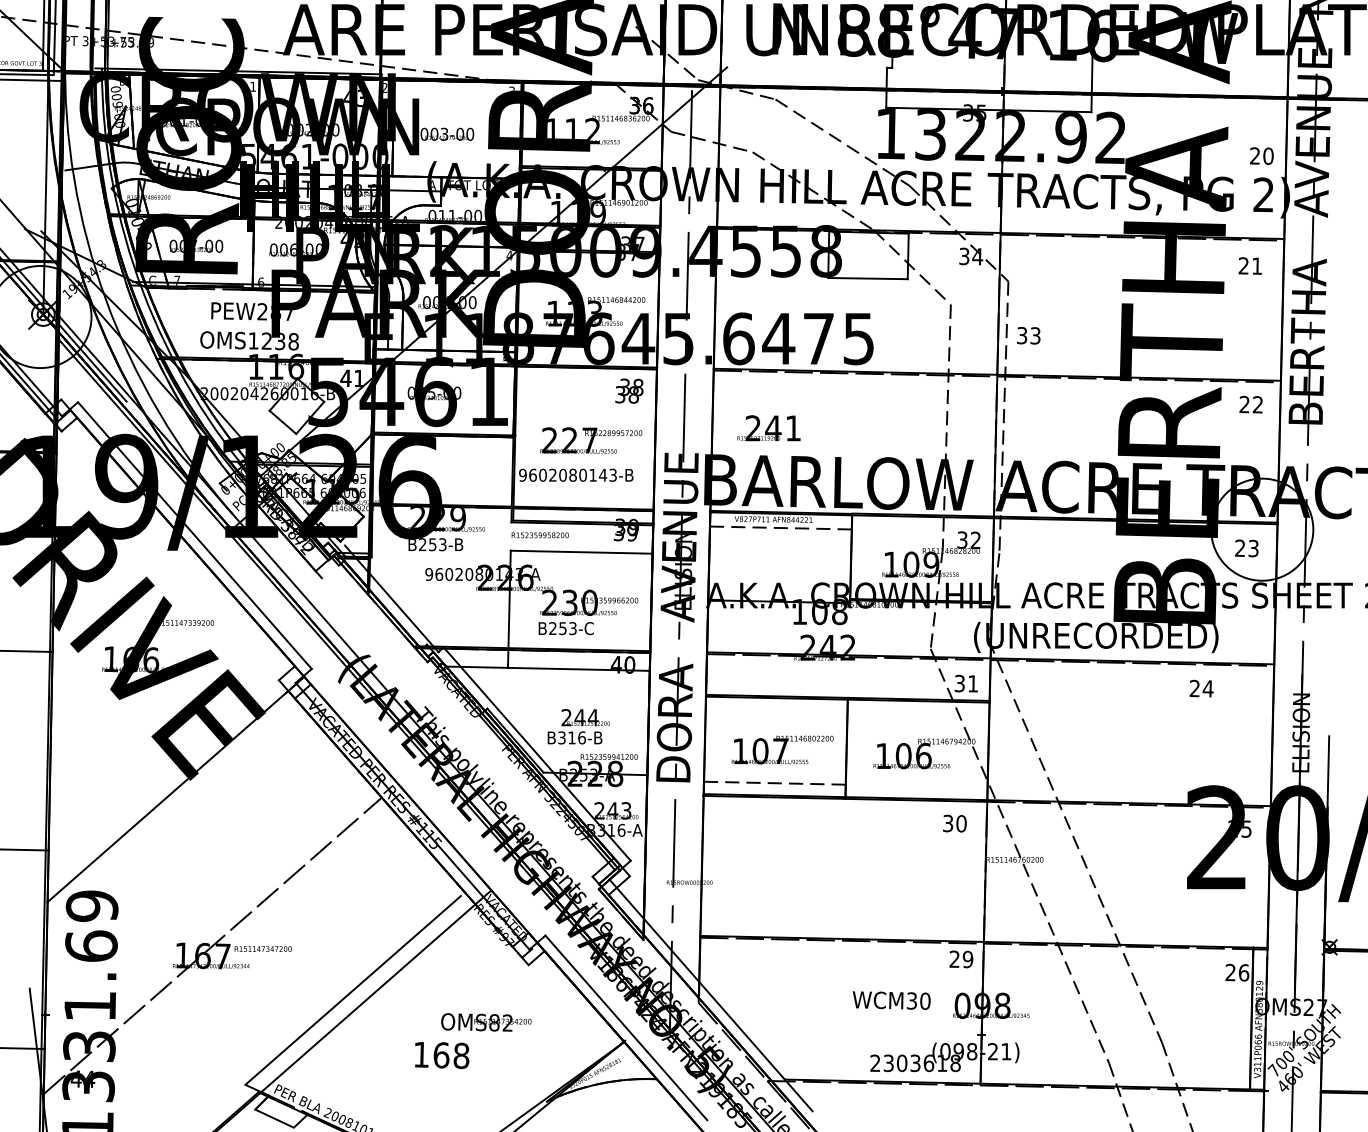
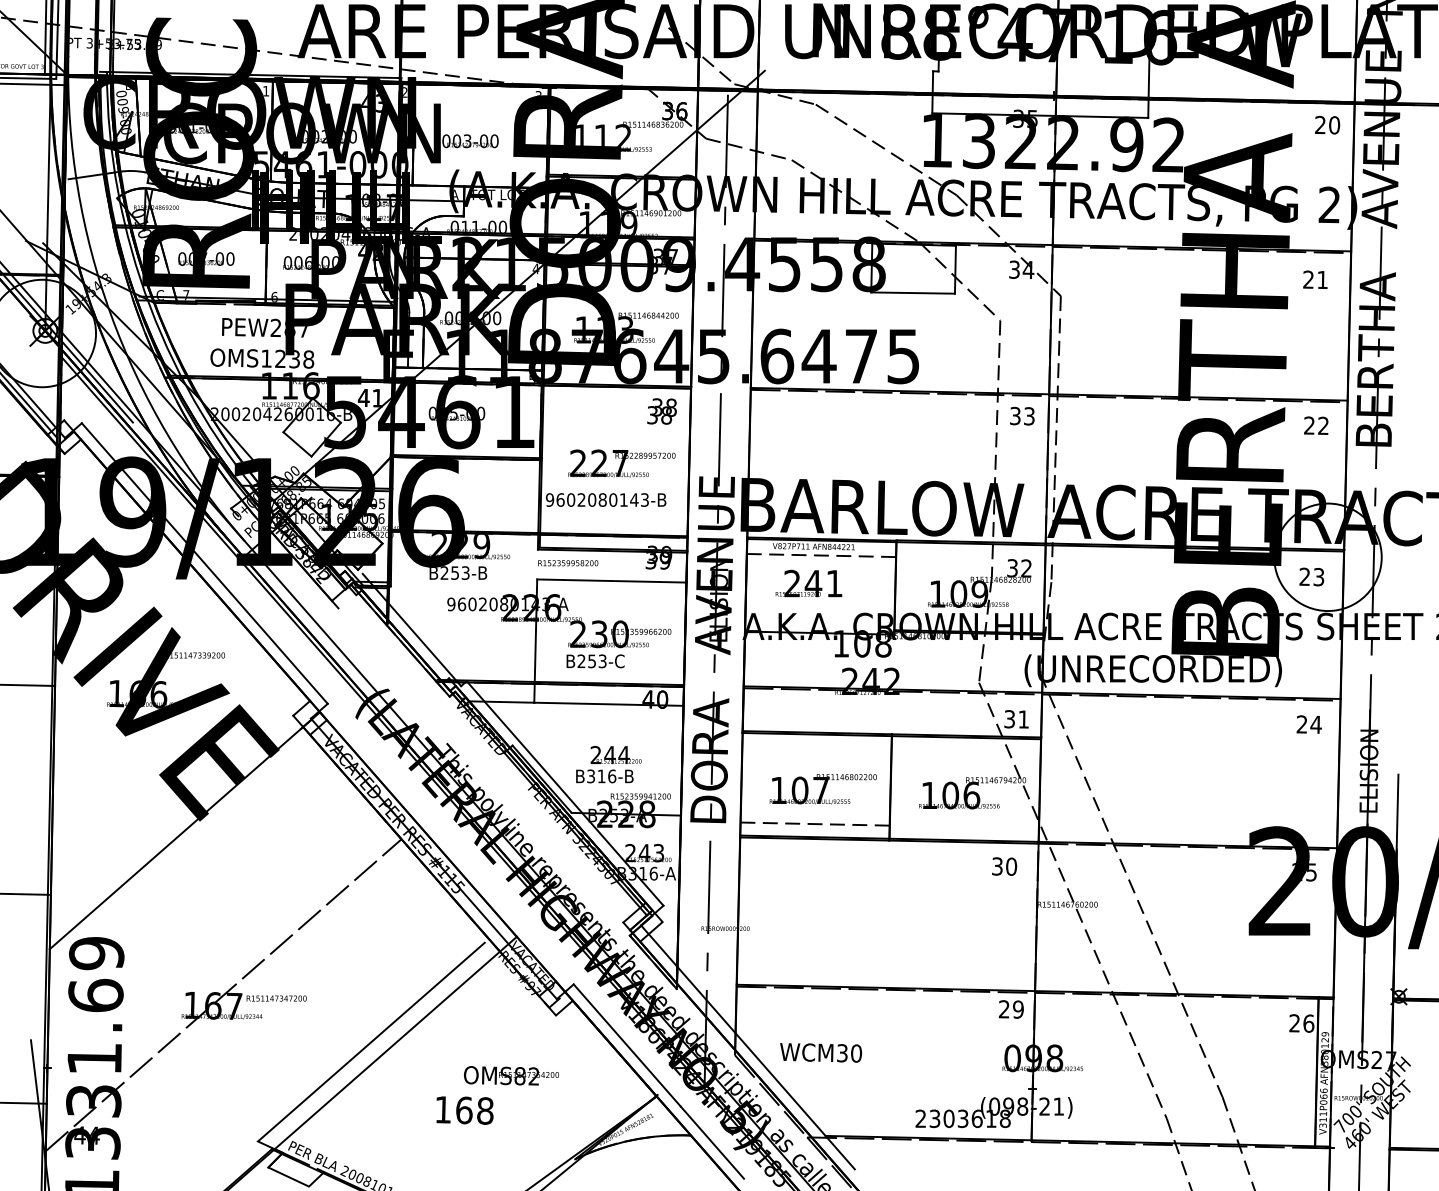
text: (1261, 155) -> (1327, 124), moved
text: (1028, 335) -> (1022, 415), moved
text: (768, 428) -> (808, 583), moved
text: (1200, 688) -> (1308, 724), moved
text: (892, 1000) -> (821, 1052), moved

